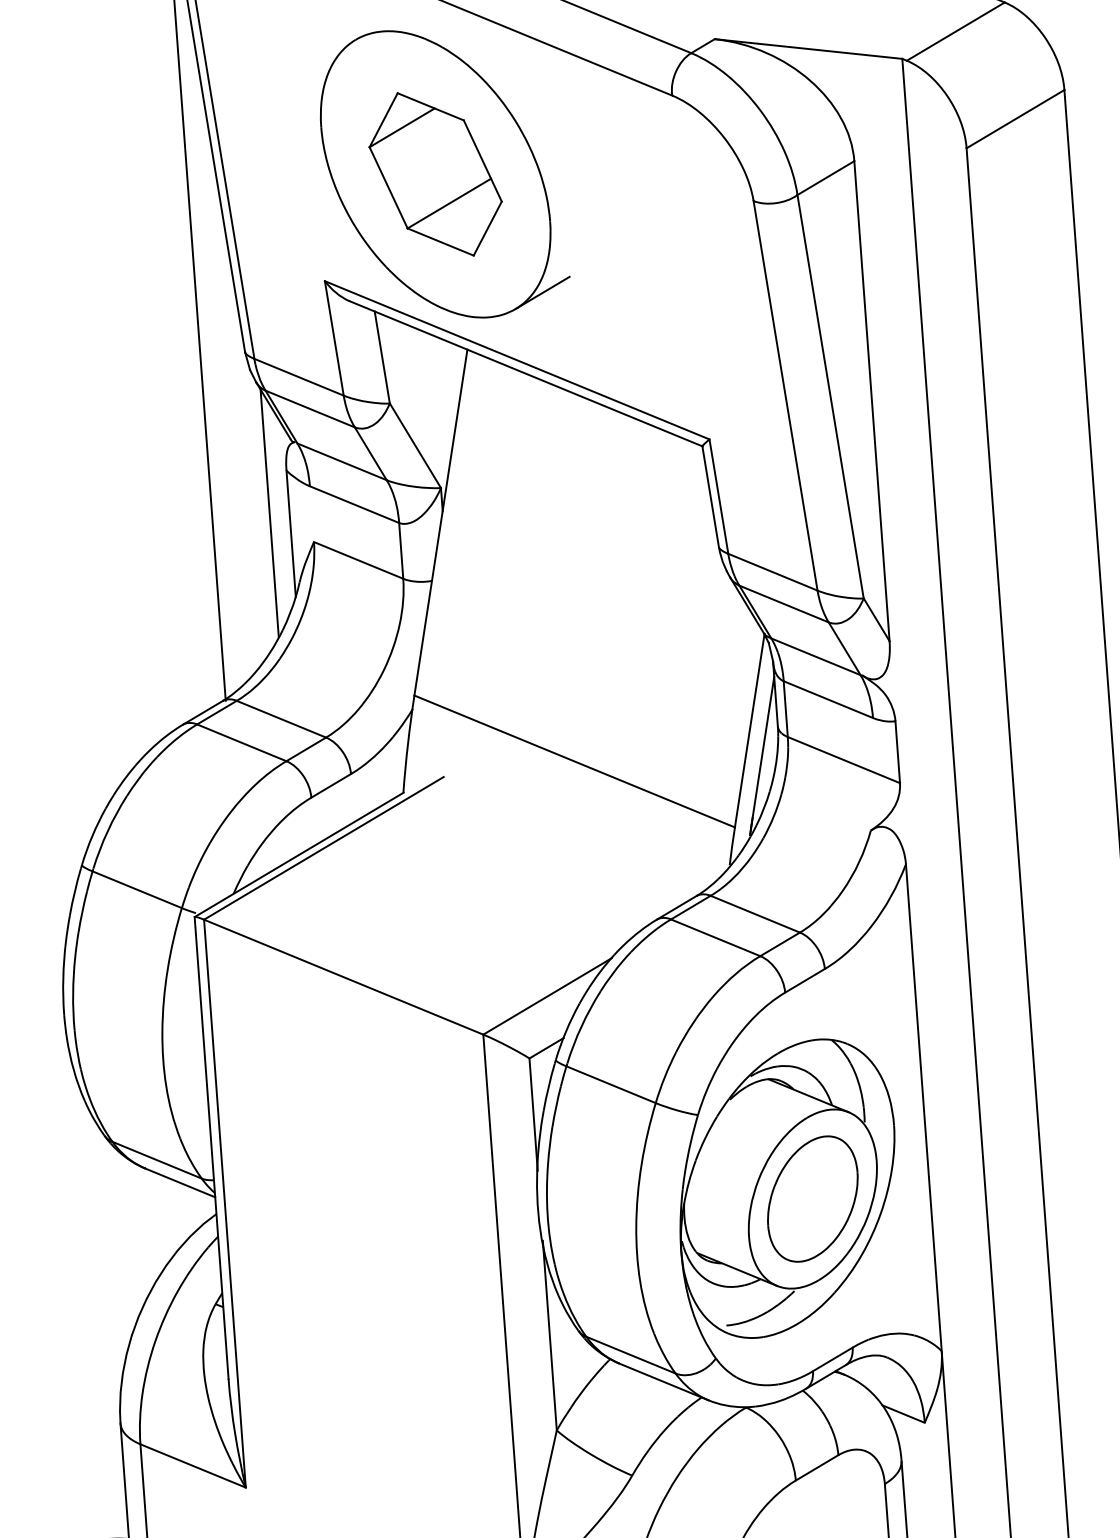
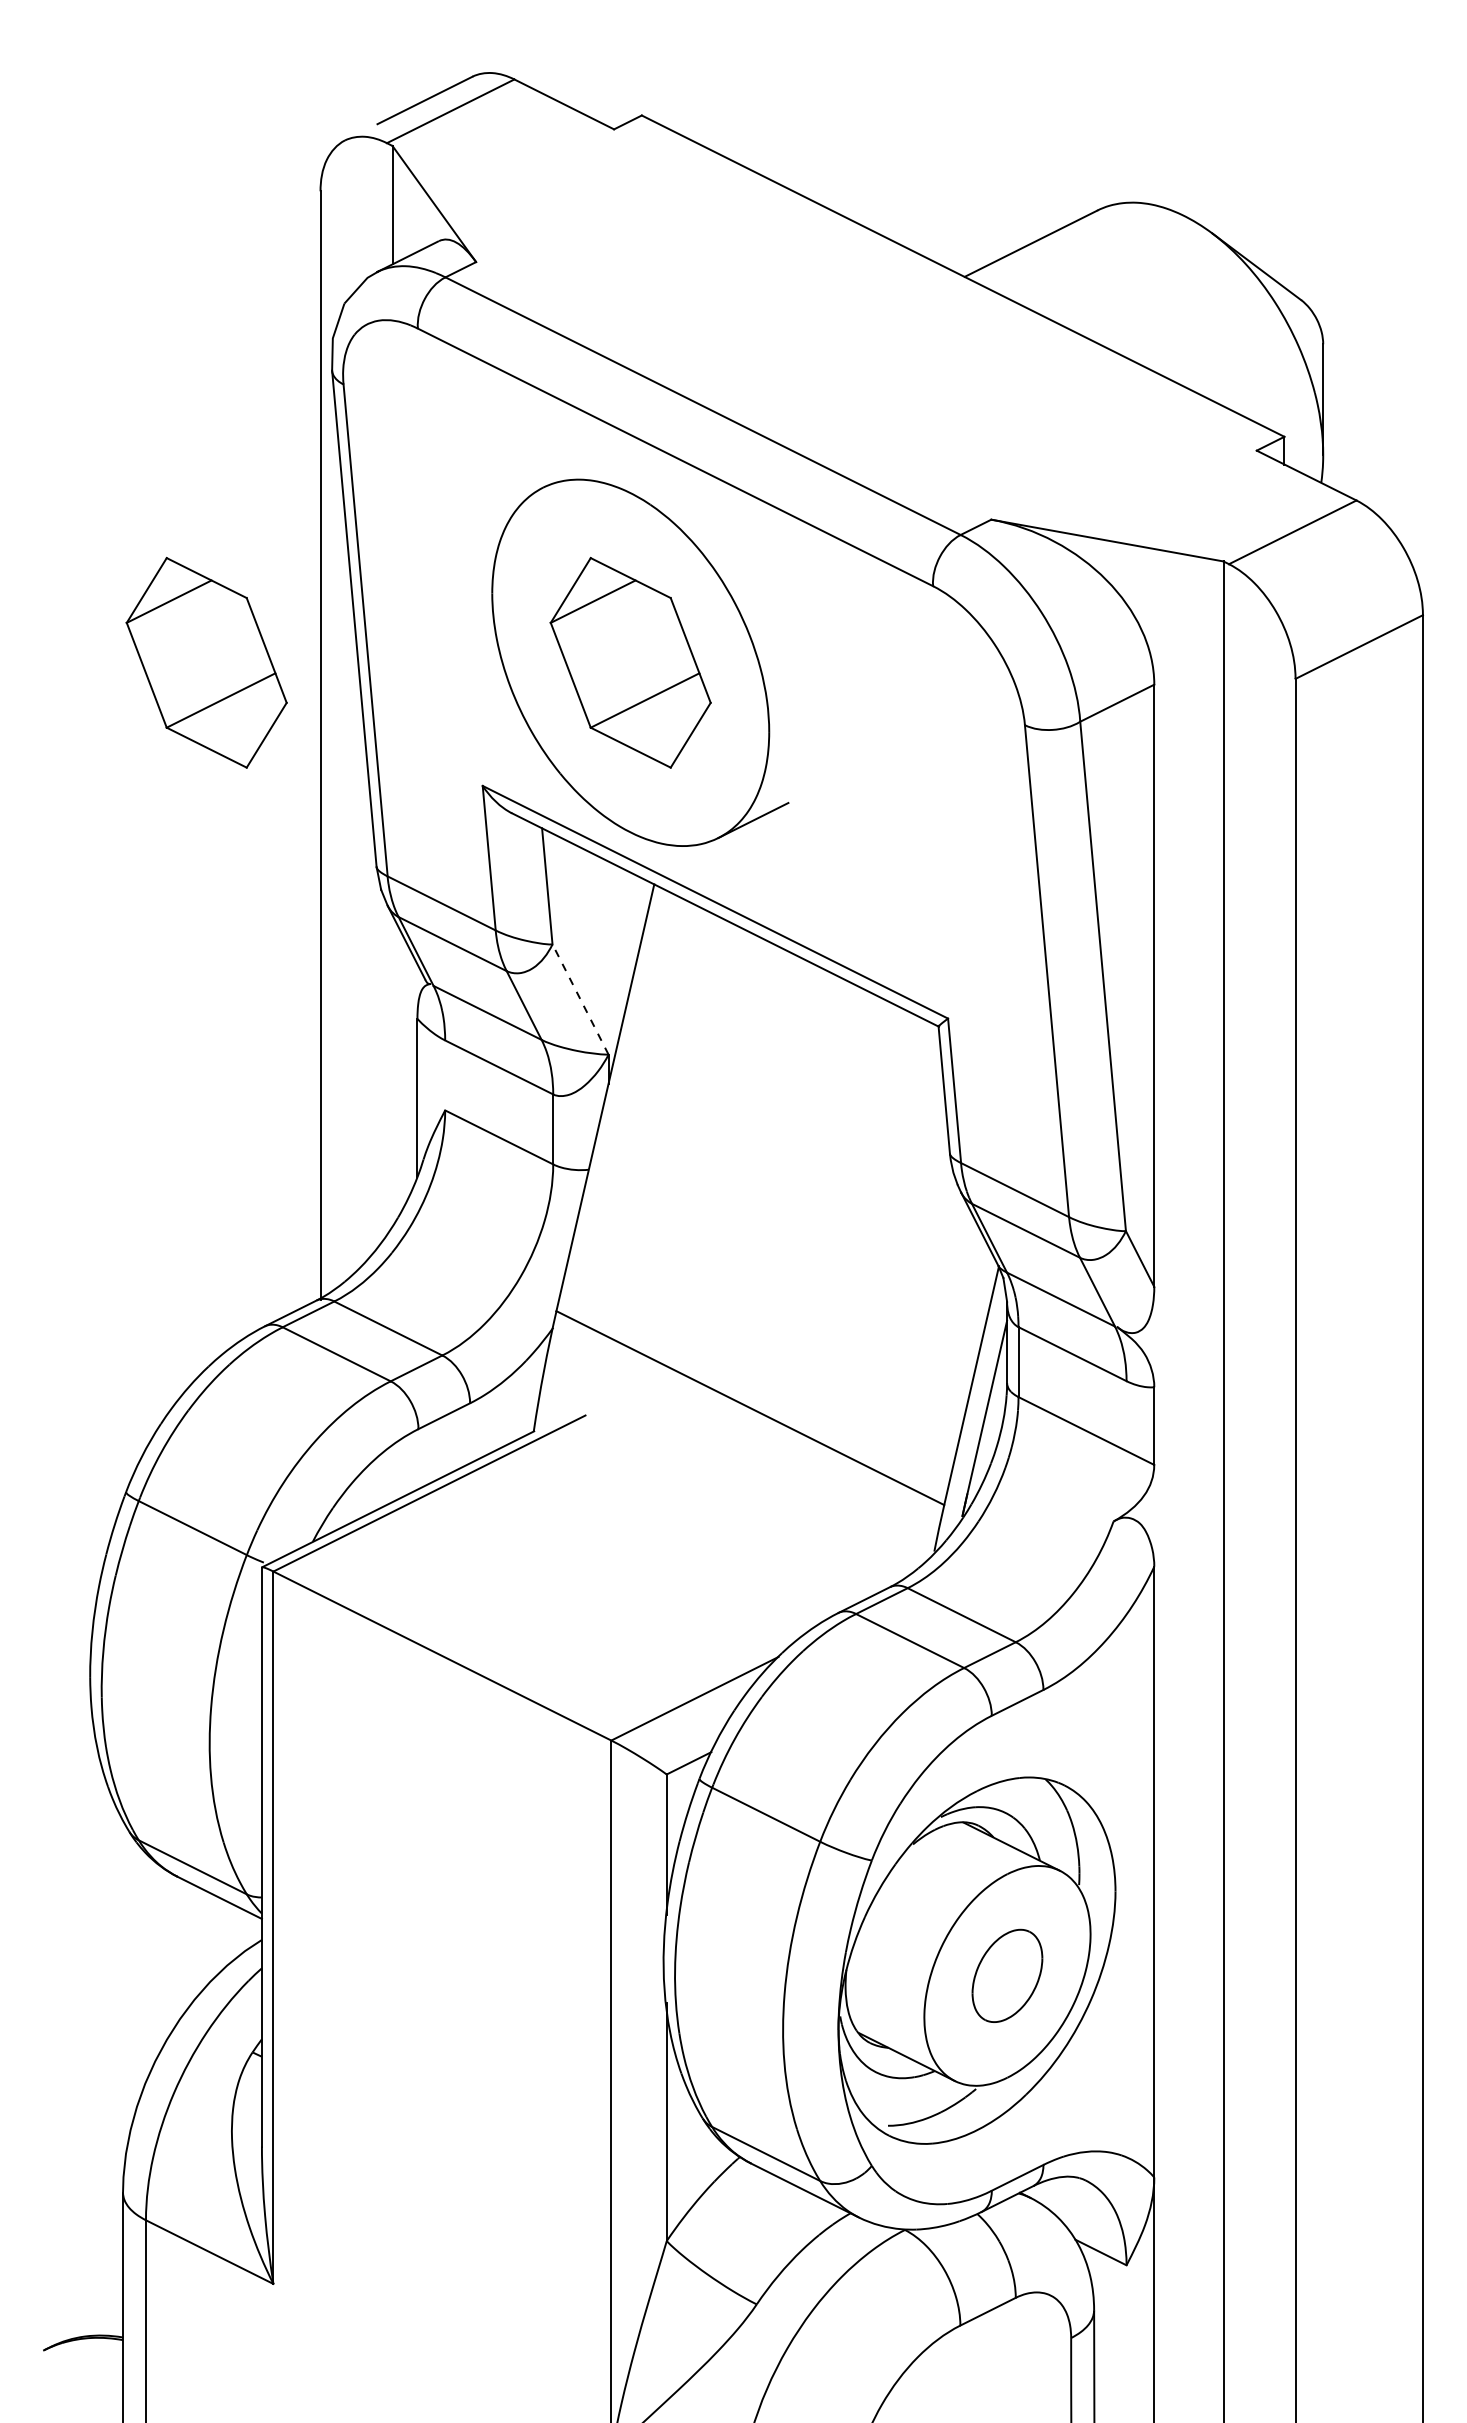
part: (97, 198) -> (206, 662), added
line: (415, 445) -> (580, 999), solid -> dashed
line: (269, 513) -> (392, 1070), removed
part: (812, 1198) -> (1007, 1975), size x0.6

